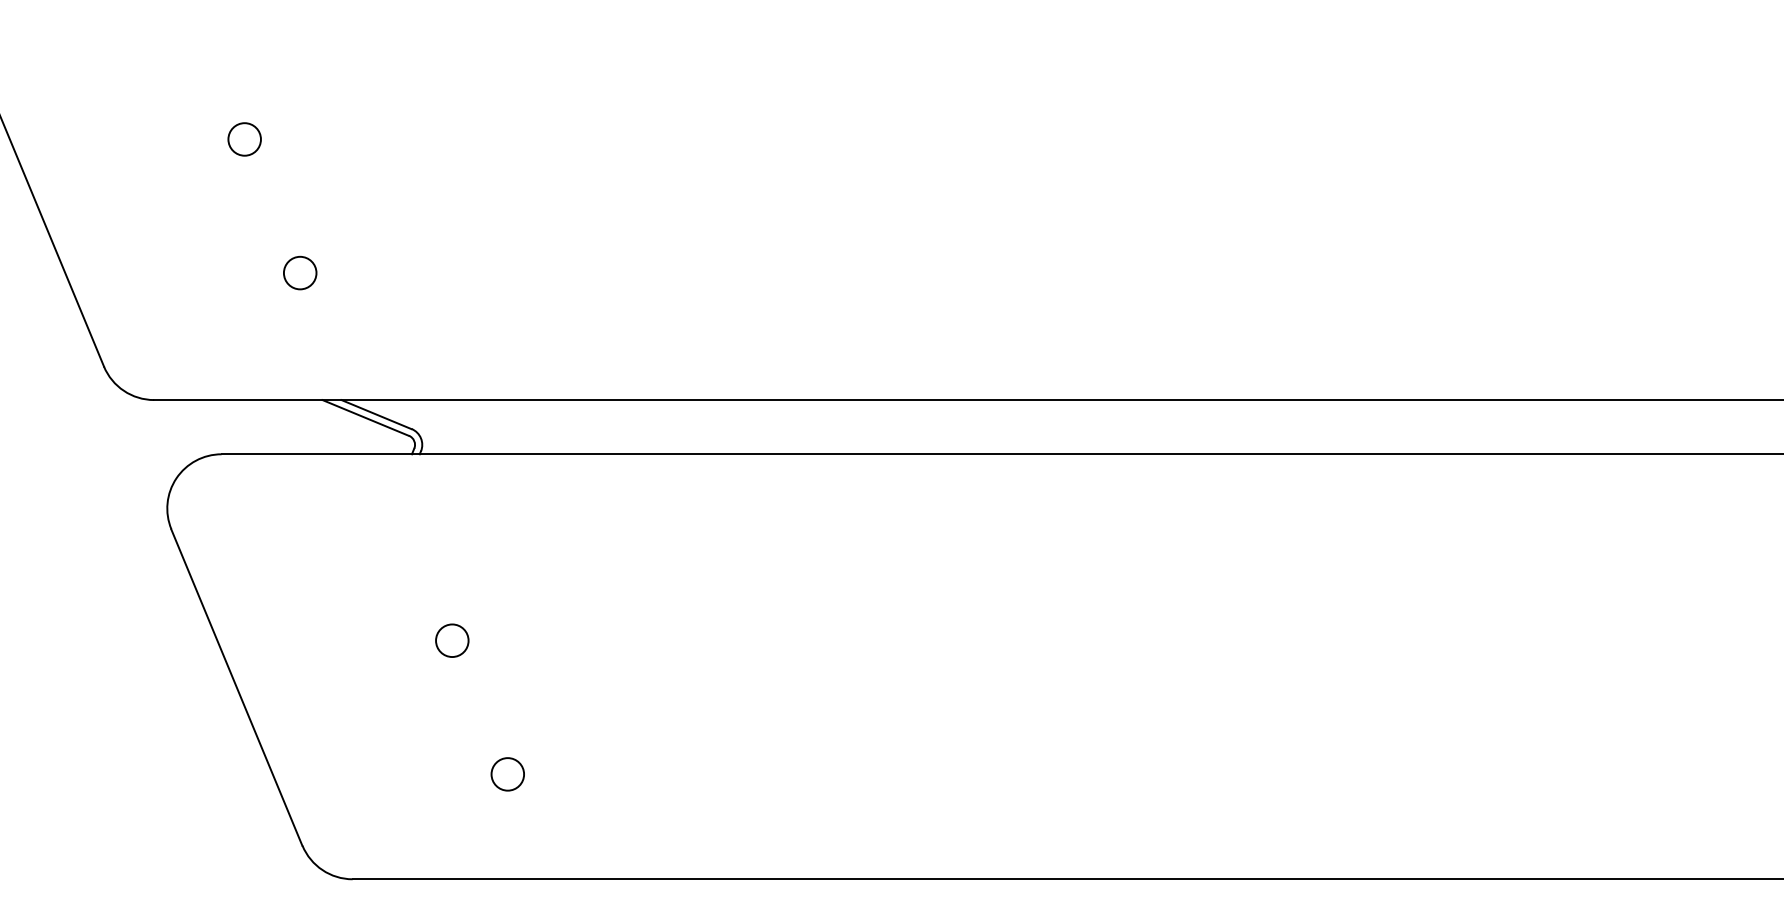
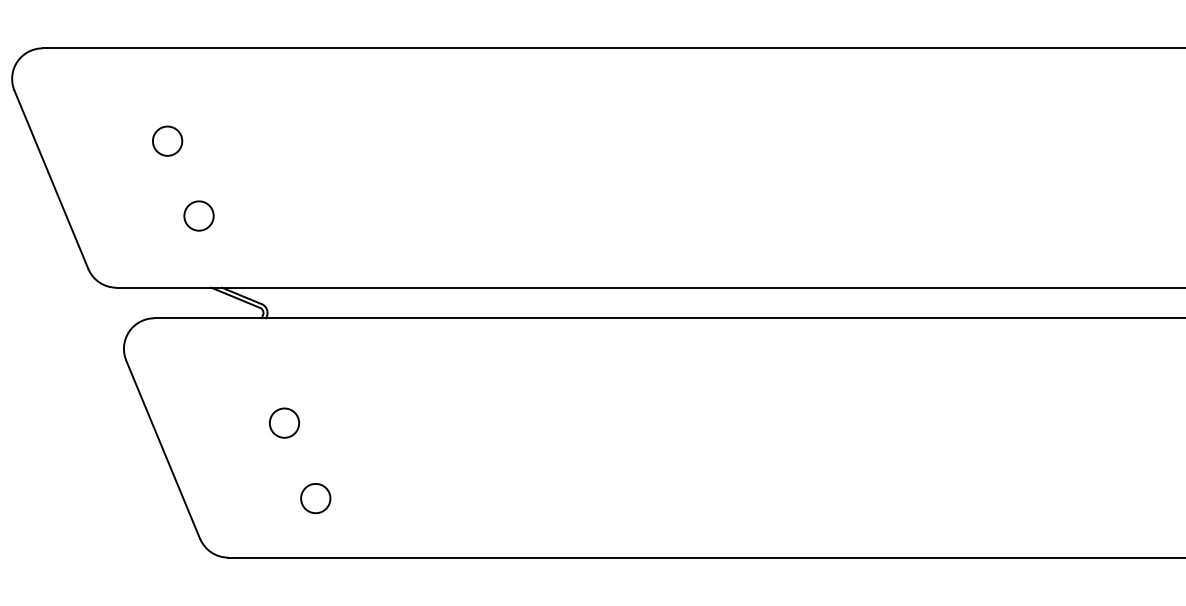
circle: (244, 138) -> (167, 140), size x1.6
circle: (299, 273) -> (198, 216), size x1.6
circle: (452, 641) -> (284, 423), size x1.6
circle: (507, 774) -> (315, 498), size x1.6

